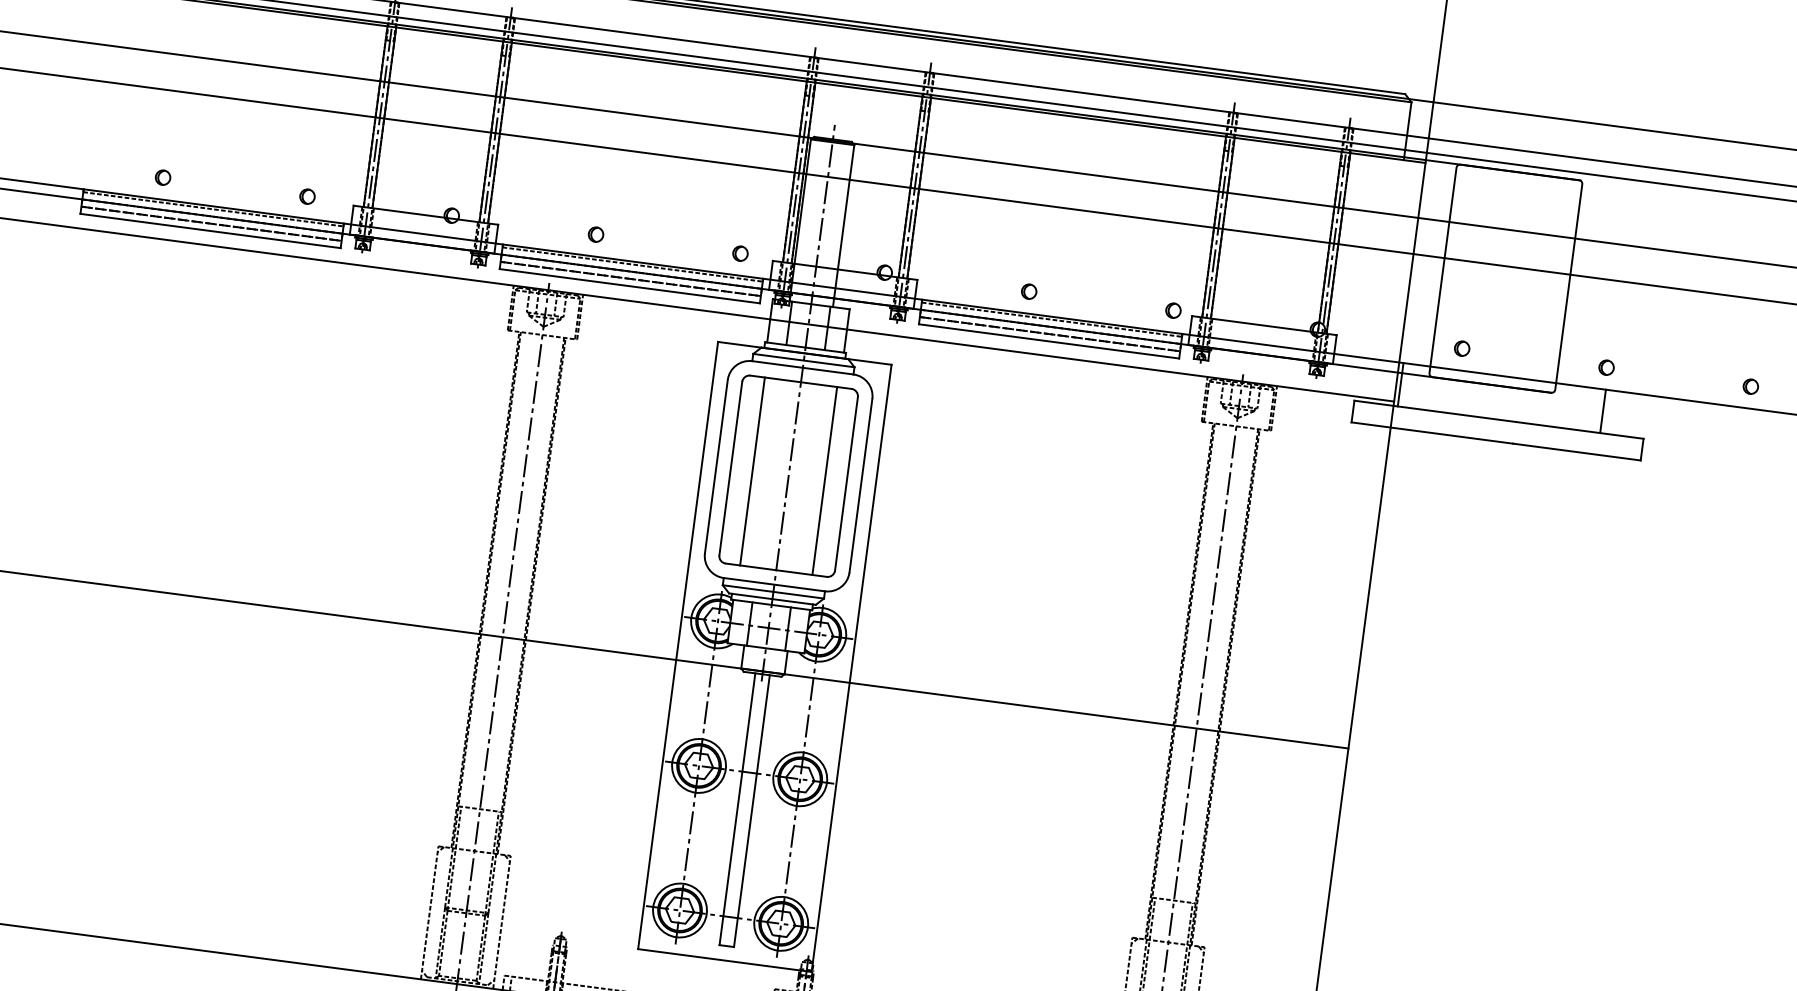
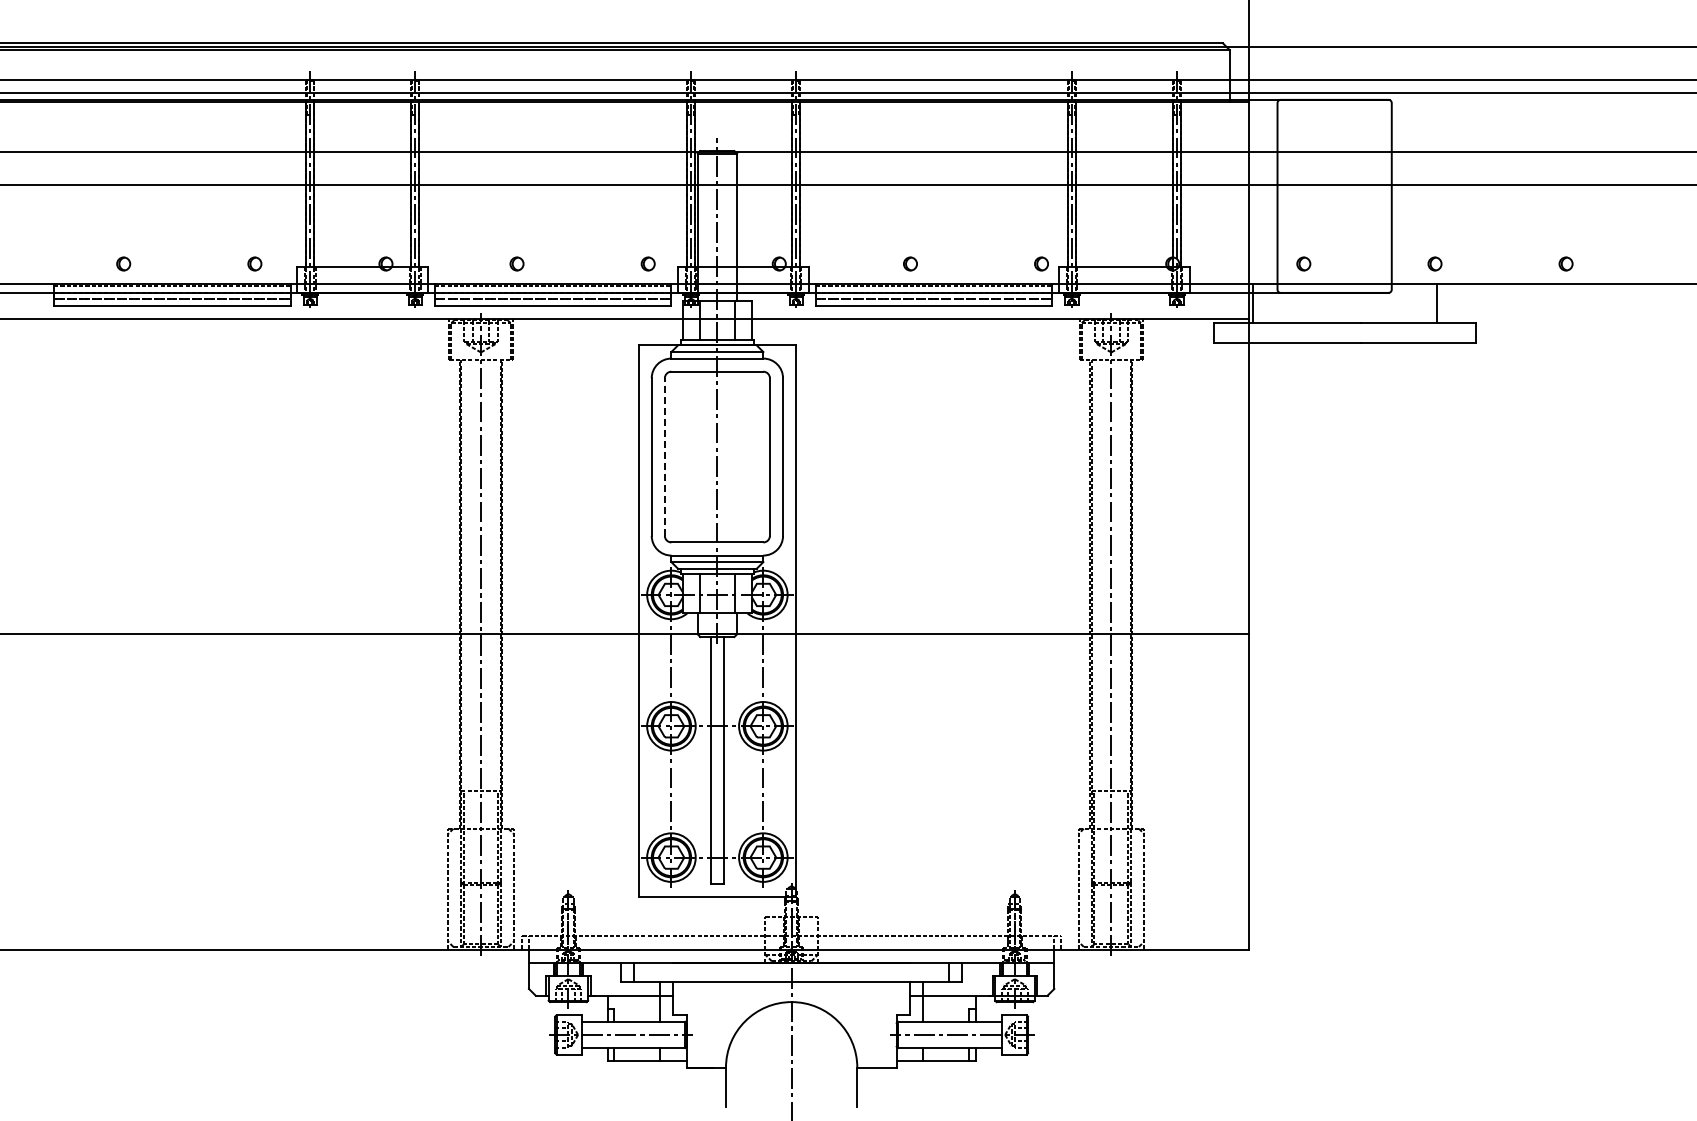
line: (730, 469) -> (664, 457), solid -> dashed
line: (752, 470) -> (684, 456), removed
line: (825, 480) -> (750, 456), removed

